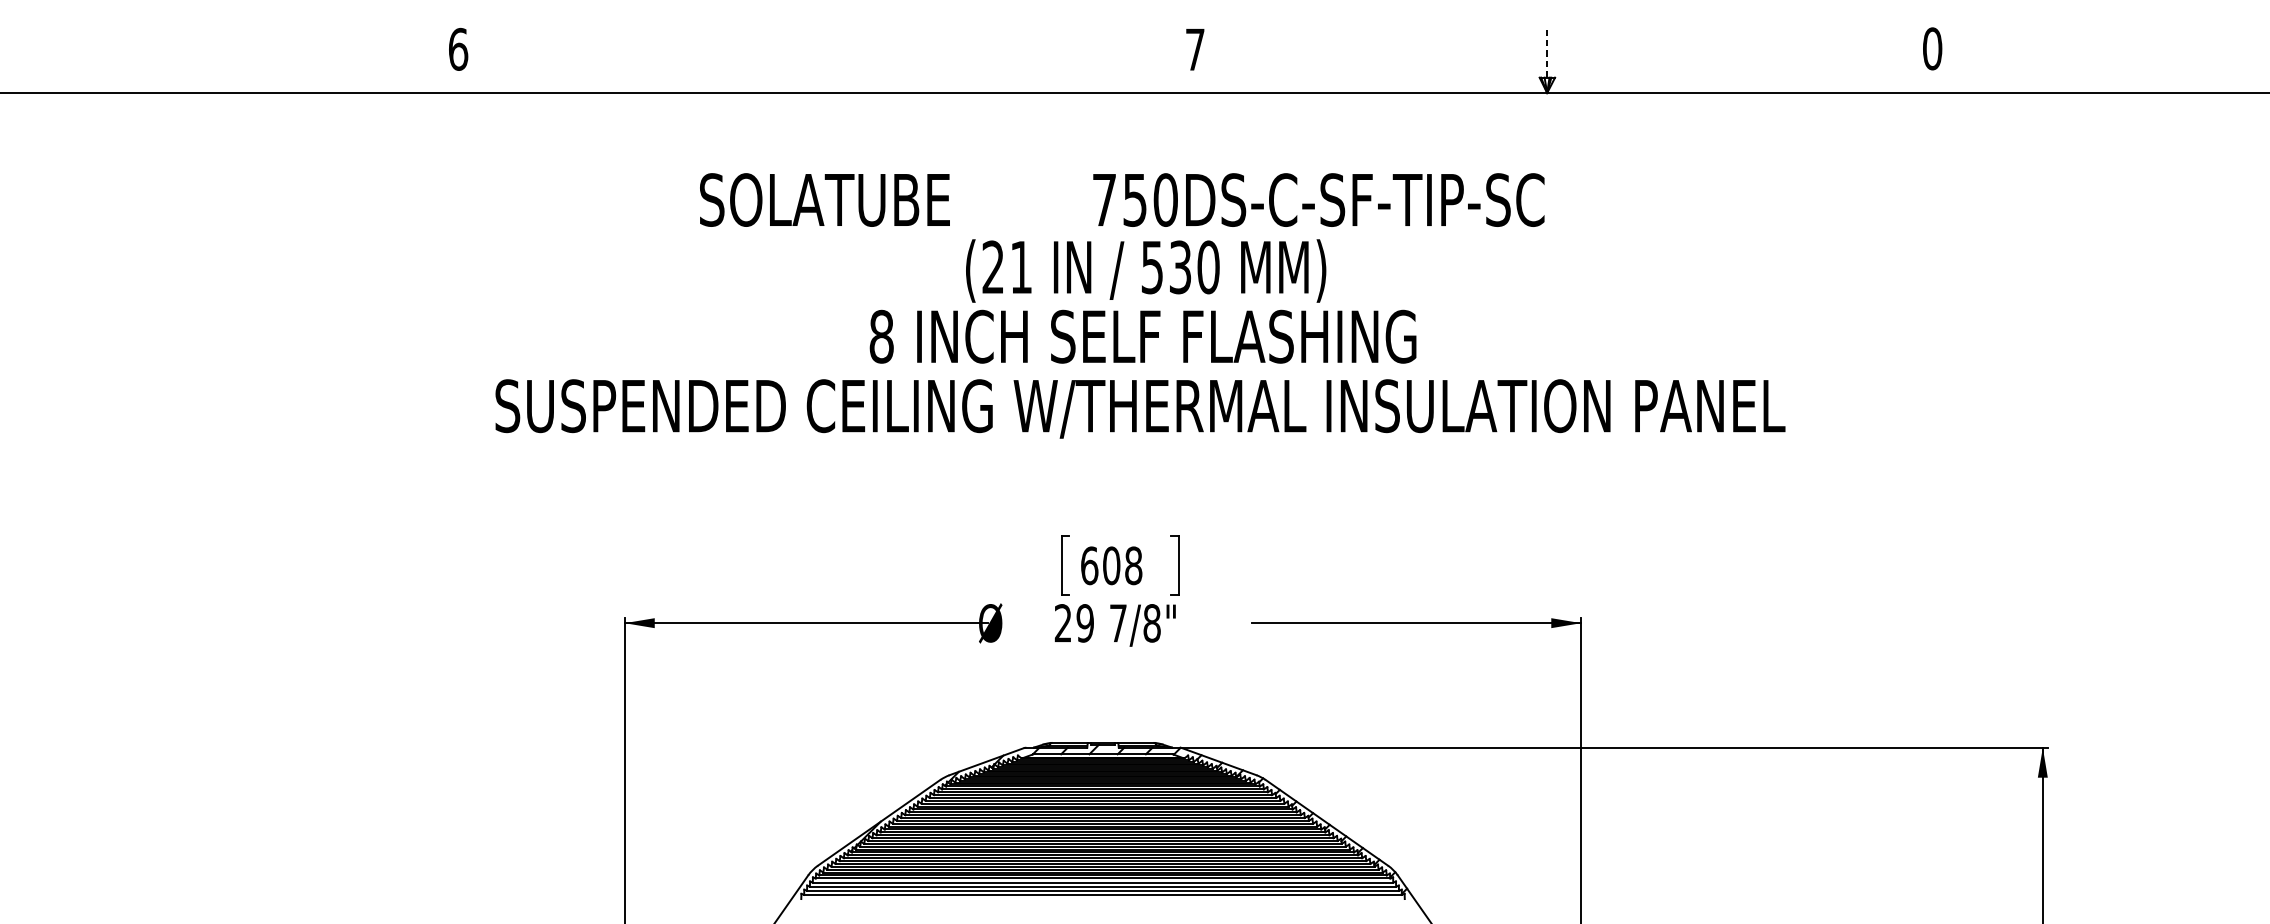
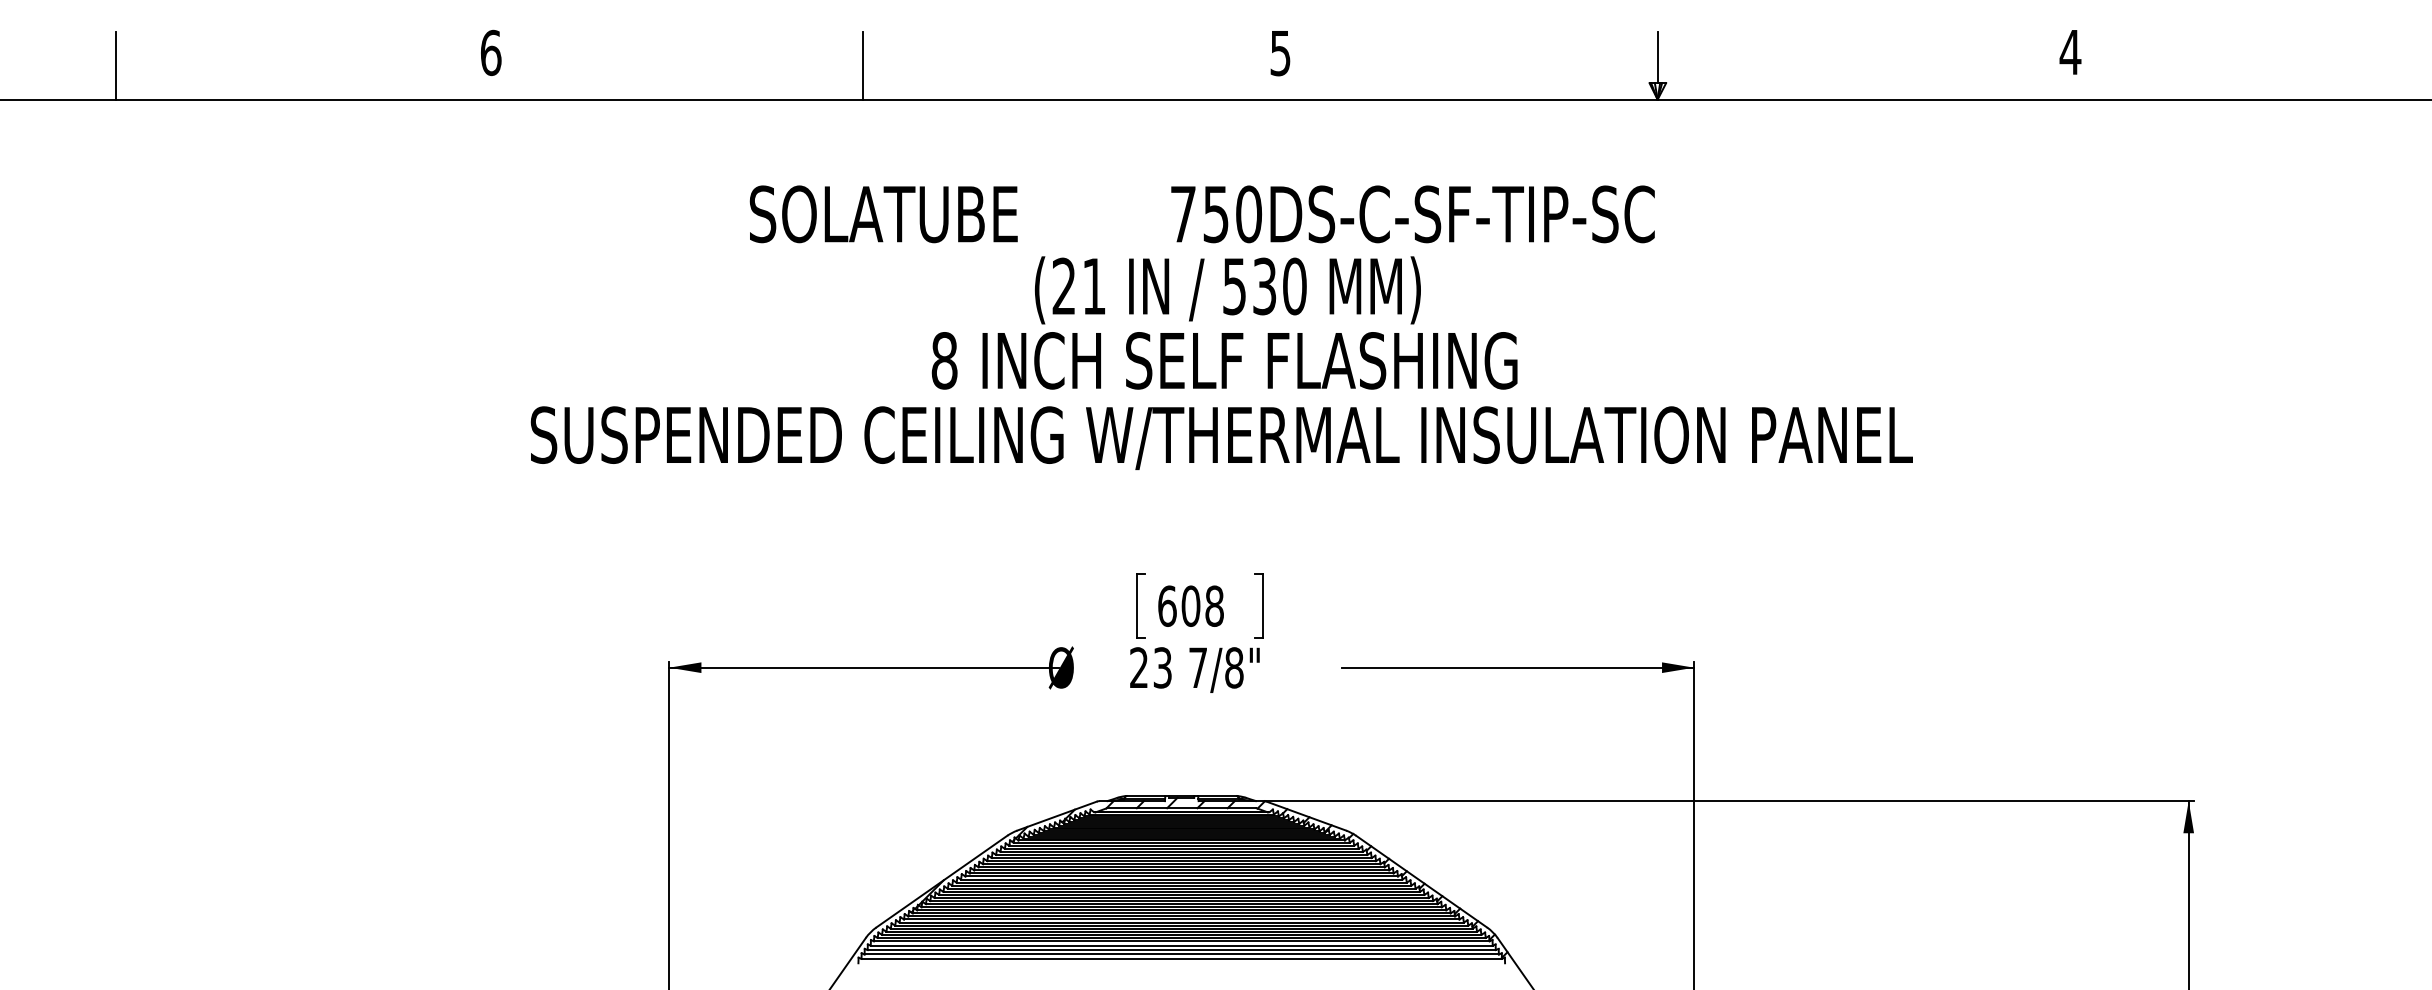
text: (1195, 49) -> (1280, 53), 7 -> 5
text: (1932, 49) -> (2070, 52), 0 -> 4
line: (1547, 53) -> (1657, 57), dashed -> solid
line: (108, 61) -> (116, 65), added
line: (805, 61) -> (862, 65), added
text: (1085, 622) -> (1162, 667), 29 -> 23

